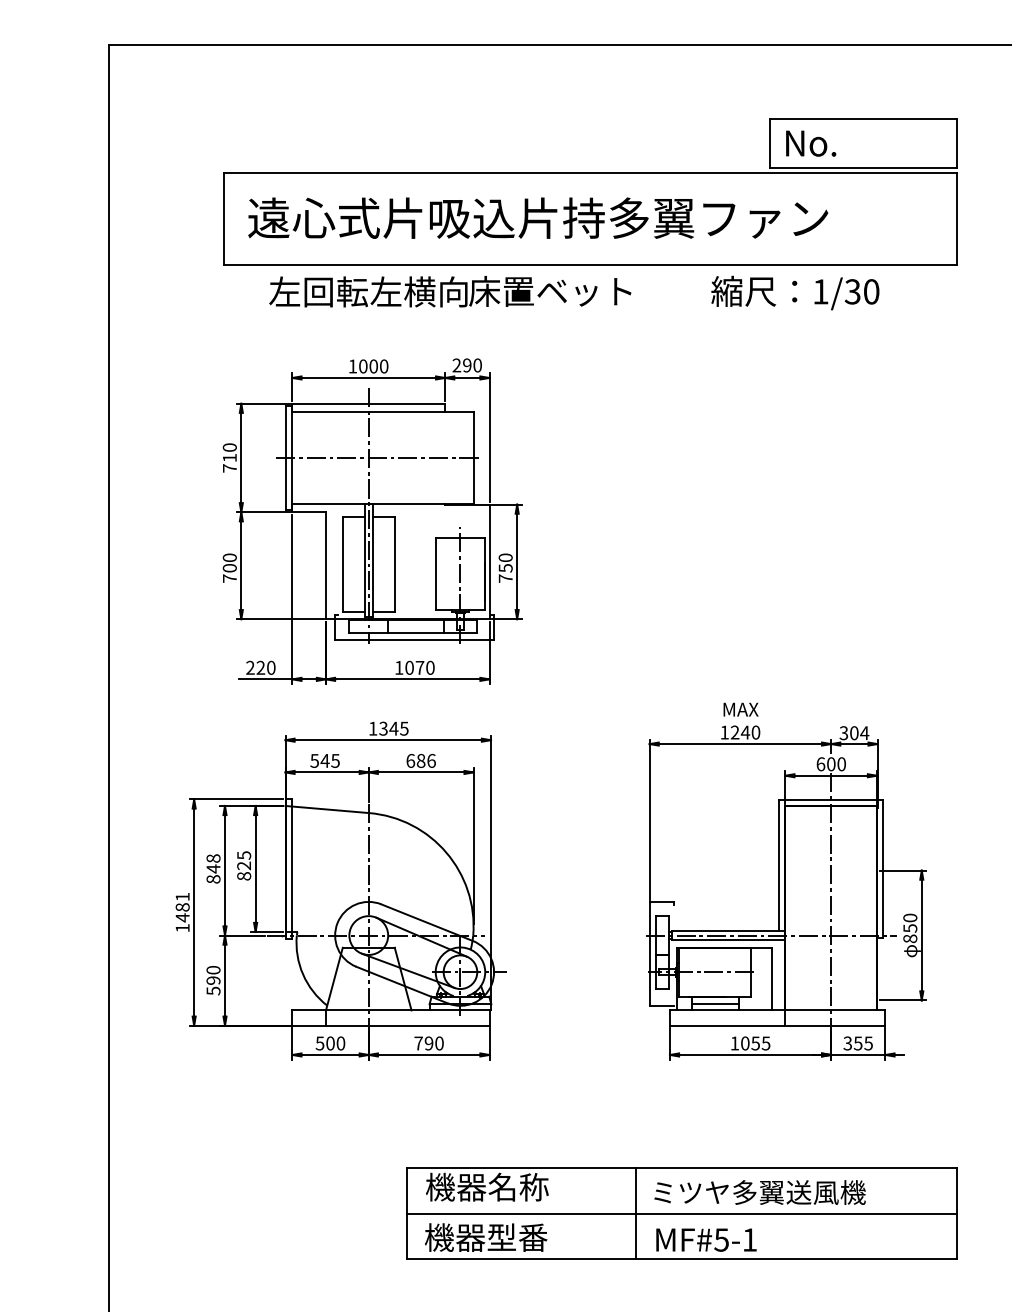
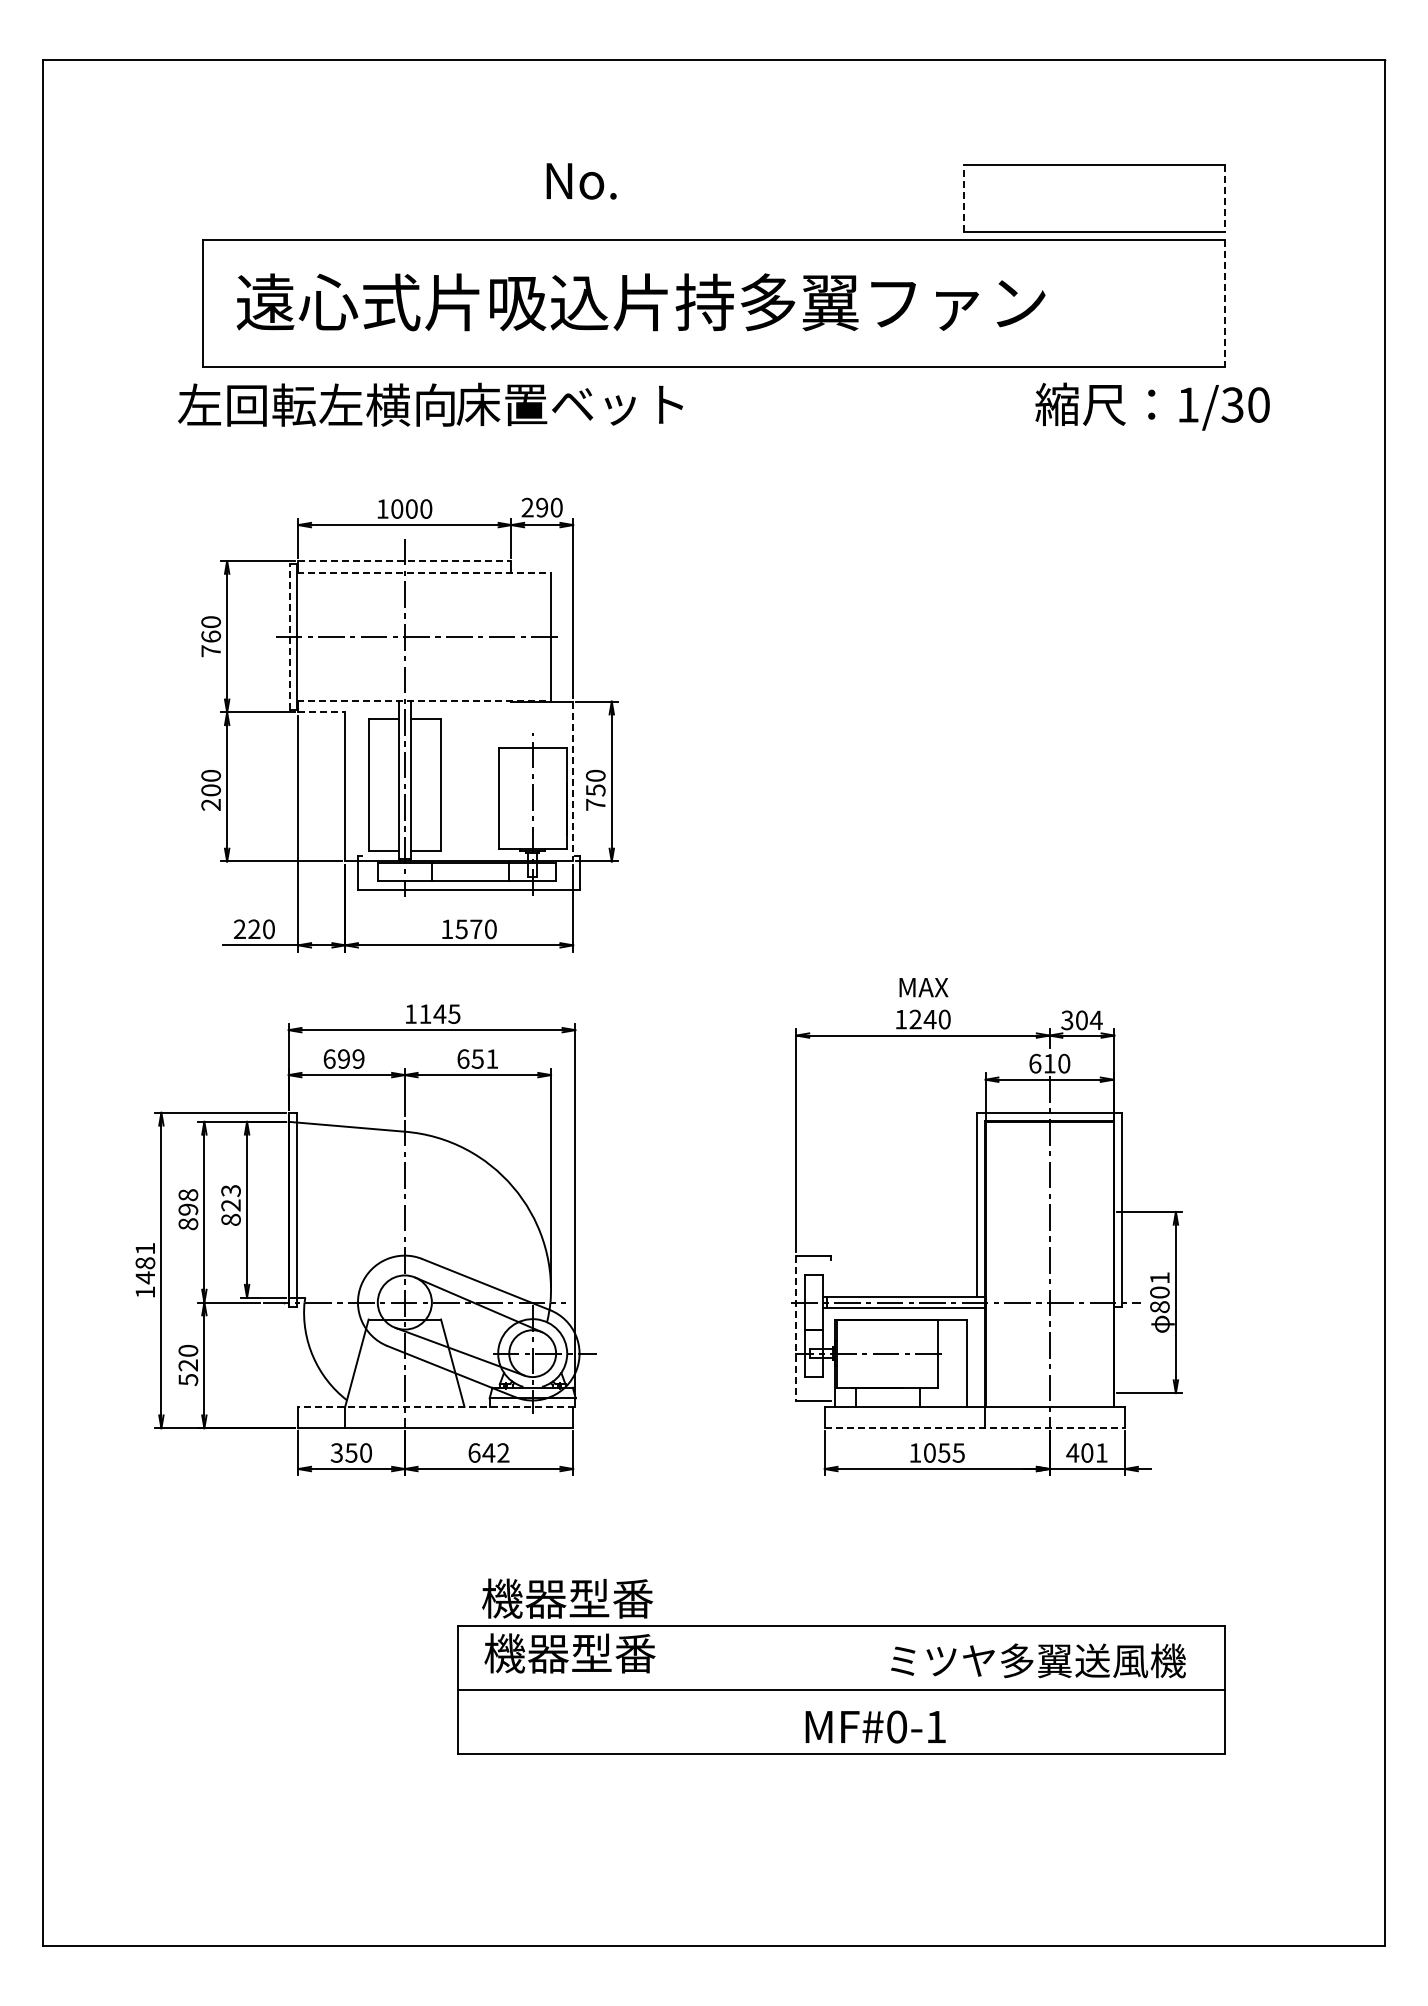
line: (769, 143) -> (963, 198), solid -> dashed
text: (811, 143) -> (581, 181), moved
line: (957, 143) -> (1225, 198), solid -> dashed
line: (957, 219) -> (1225, 303), solid -> dashed
text: (450, 291) -> (430, 404), moved
text: (795, 292) -> (1152, 406), moved
line: (368, 404) -> (404, 561), solid -> dashed
line: (382, 411) -> (424, 572), solid -> dashed
text: (229, 457) -> (210, 636), 710 -> 760
line: (286, 457) -> (289, 636), solid -> dashed
line: (382, 503) -> (424, 700), solid -> dashed
line: (309, 512) -> (322, 712), solid -> dashed
line: (489, 561) -> (573, 781), solid -> dashed
text: (229, 578) -> (210, 804), 700 -> 200
text: (409, 668) -> (461, 929), 1070 -> 1570
text: (383, 728) -> (425, 1013), 1345 -> 1145
text: (324, 760) -> (343, 1058), 545 -> 699
text: (425, 760) -> (484, 1058), 686 -> 651
text: (831, 764) -> (1049, 1063), 600 -> 610
text: (243, 855) -> (230, 1190), 825 -> 823
text: (213, 868) -> (188, 1209), 848 -> 898
text: (910, 923) -> (1159, 1285), 850 -> 801
line: (649, 954) -> (796, 1328), solid -> dashed
text: (213, 980) -> (188, 1365), 590 -> 520
line: (714, 1004) -> (887, 1398), removed
line: (391, 1010) -> (436, 1406), solid -> dashed
line: (778, 1025) -> (975, 1428), solid -> dashed
text: (325, 1043) -> (344, 1452), 500 -> 350
text: (428, 1043) -> (488, 1452), 790 -> 642
text: (857, 1043) -> (1086, 1452), 355 -> 401
text: (518, 1187) -> (613, 1653), 機器名称 -> 機器型番
text: (760, 1192) -> (1038, 1660), moved
line: (636, 1213) -> (777, 1690), removed
text: (486, 1237) -> (567, 1598), moved
text: (721, 1239) -> (896, 1726), MF#5-1 -> MF#0-1

